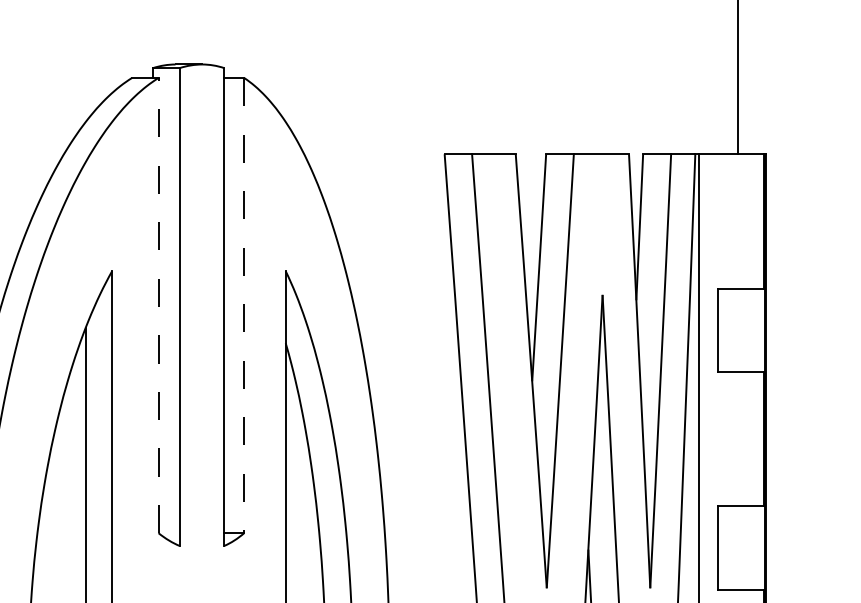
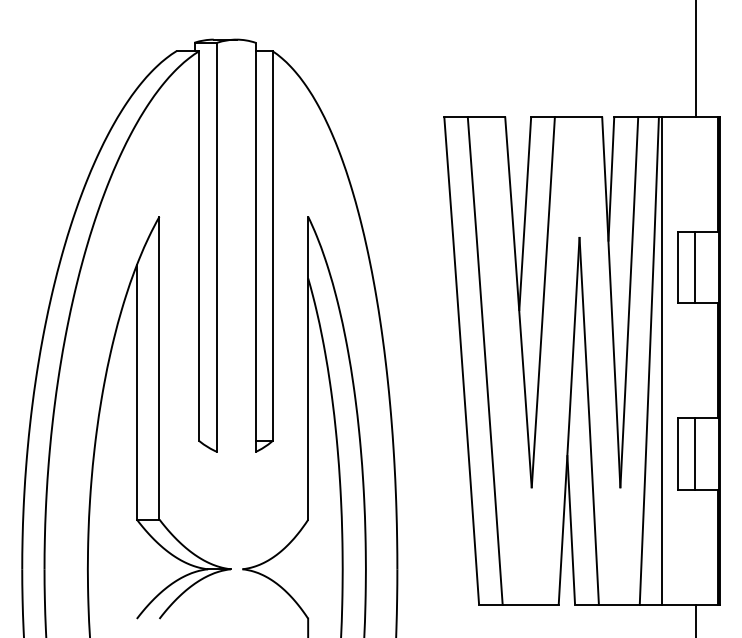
line: (158, 306) -> (199, 246), dashed -> solid
line: (244, 306) -> (272, 246), dashed -> solid
line: (736, 330) -> (694, 267), added
line: (736, 547) -> (694, 453), added

